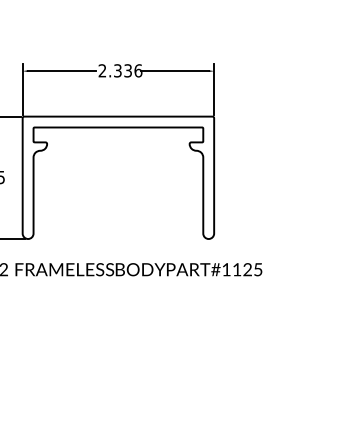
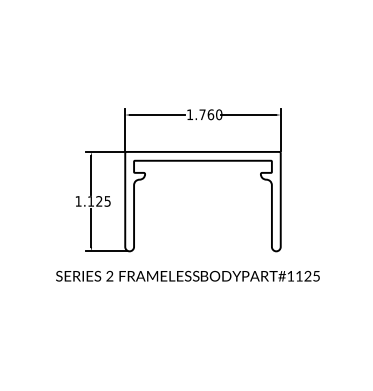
text: (120, 70) -> (204, 114), 2.336 -> 1.760

